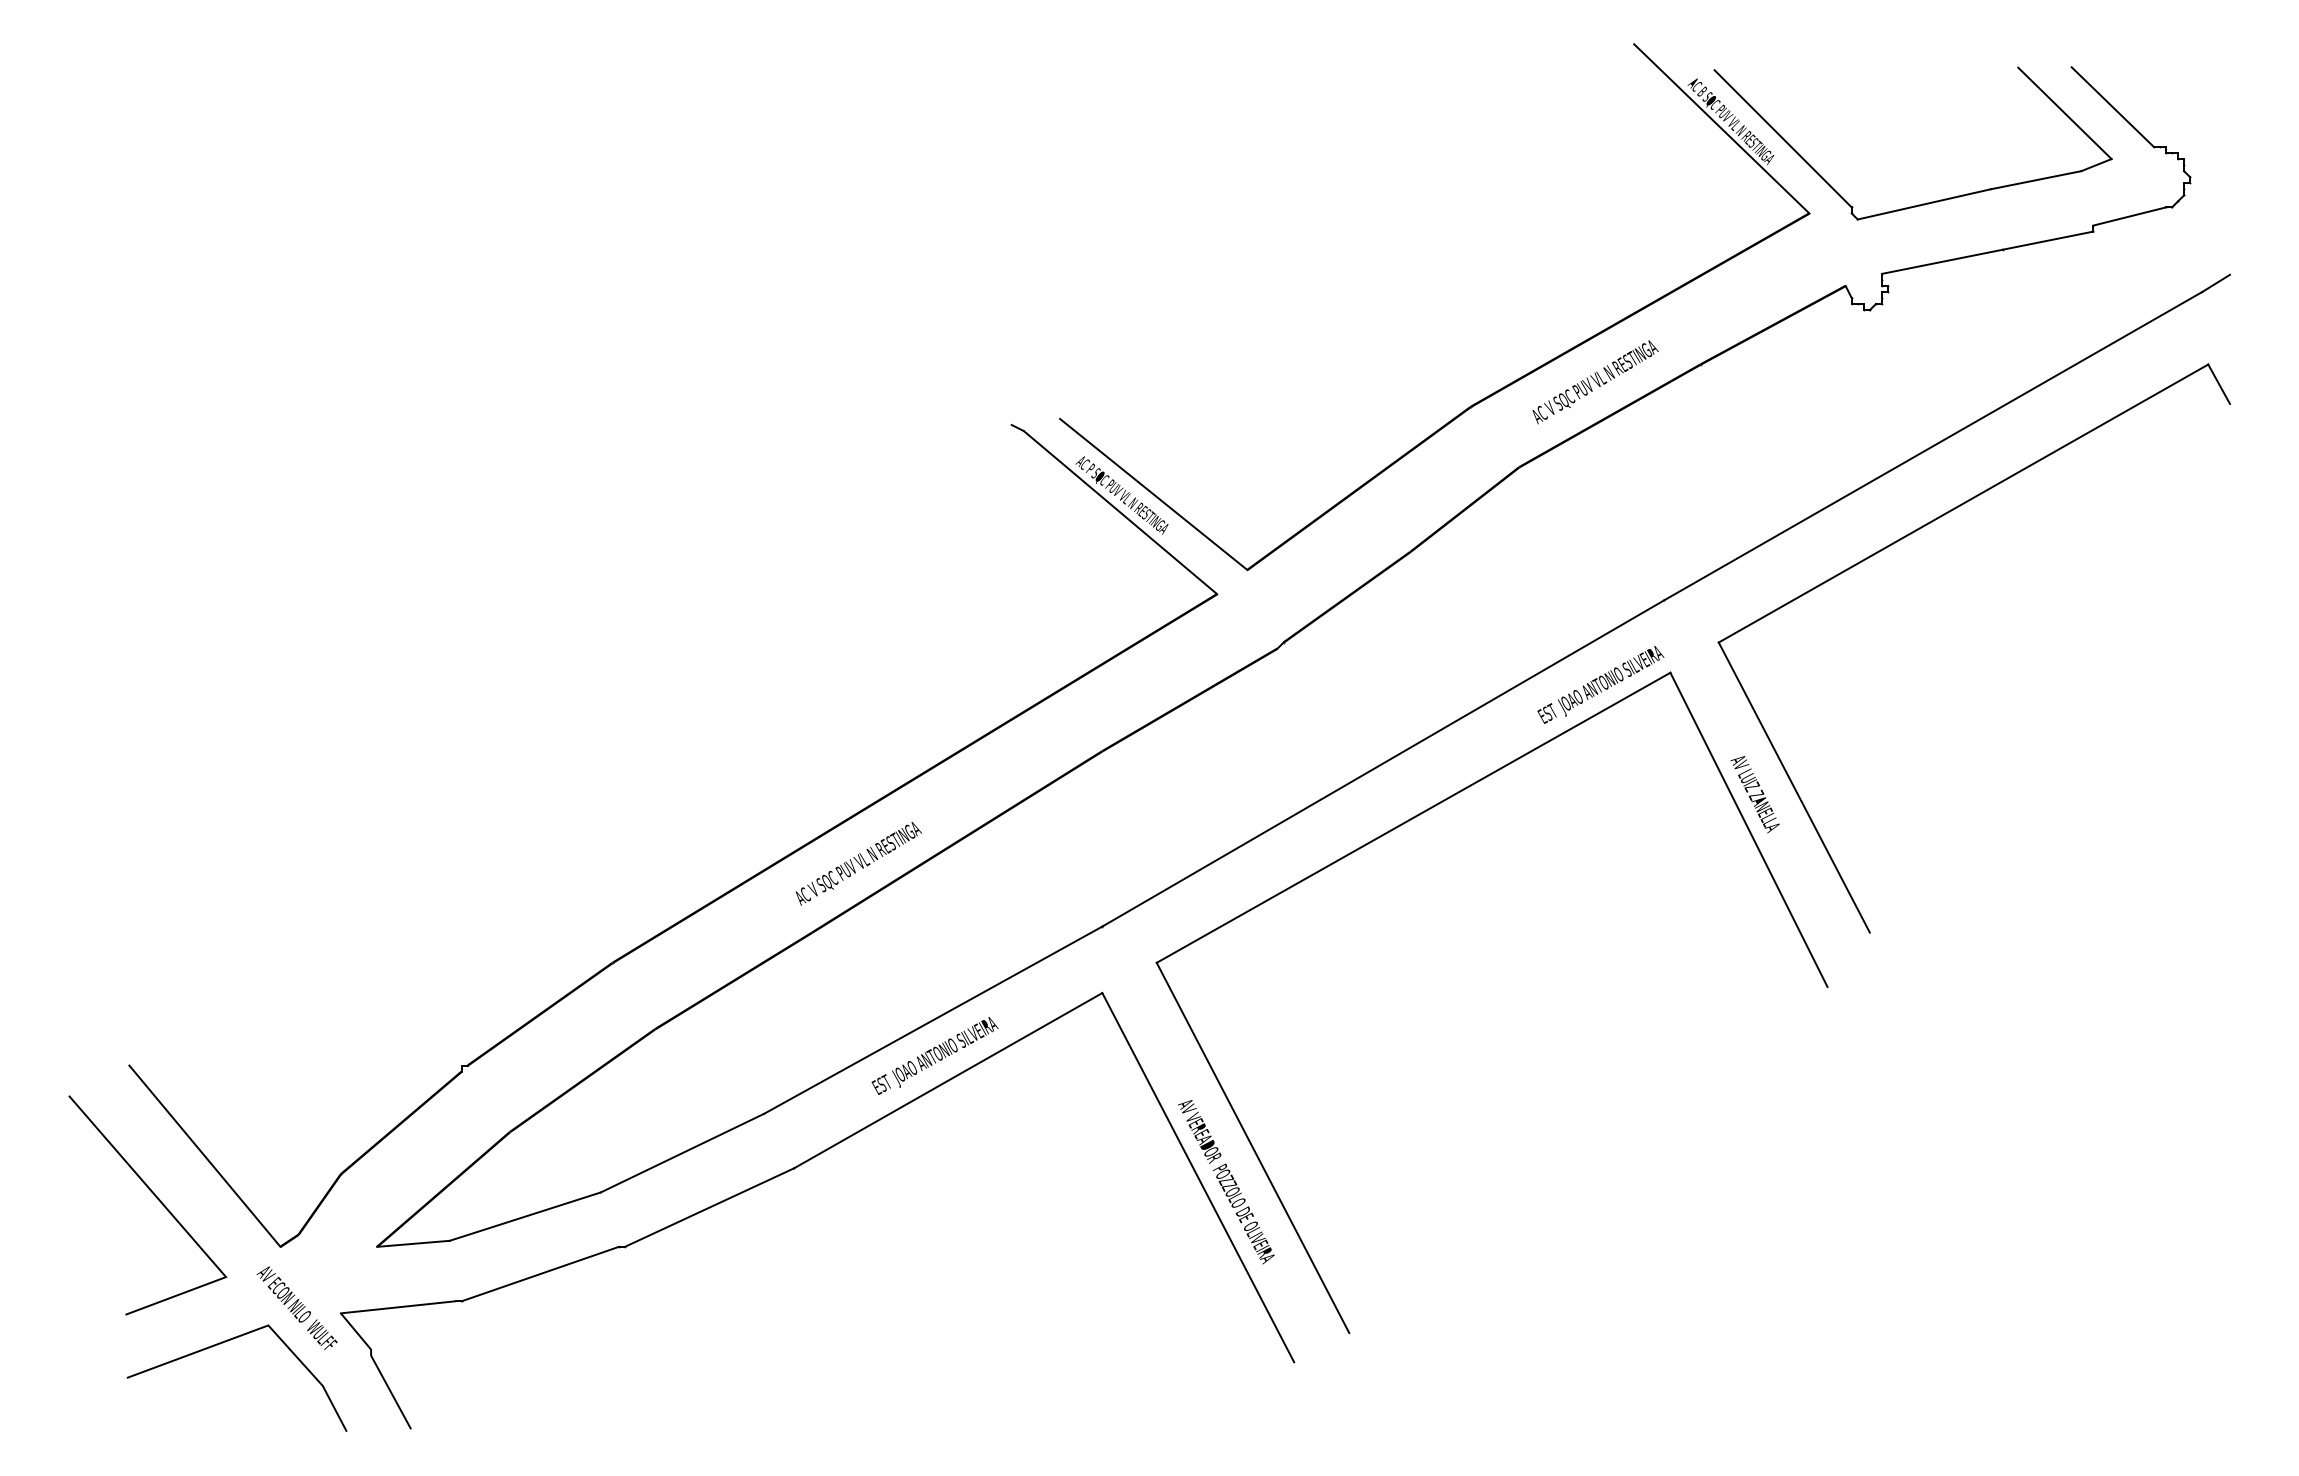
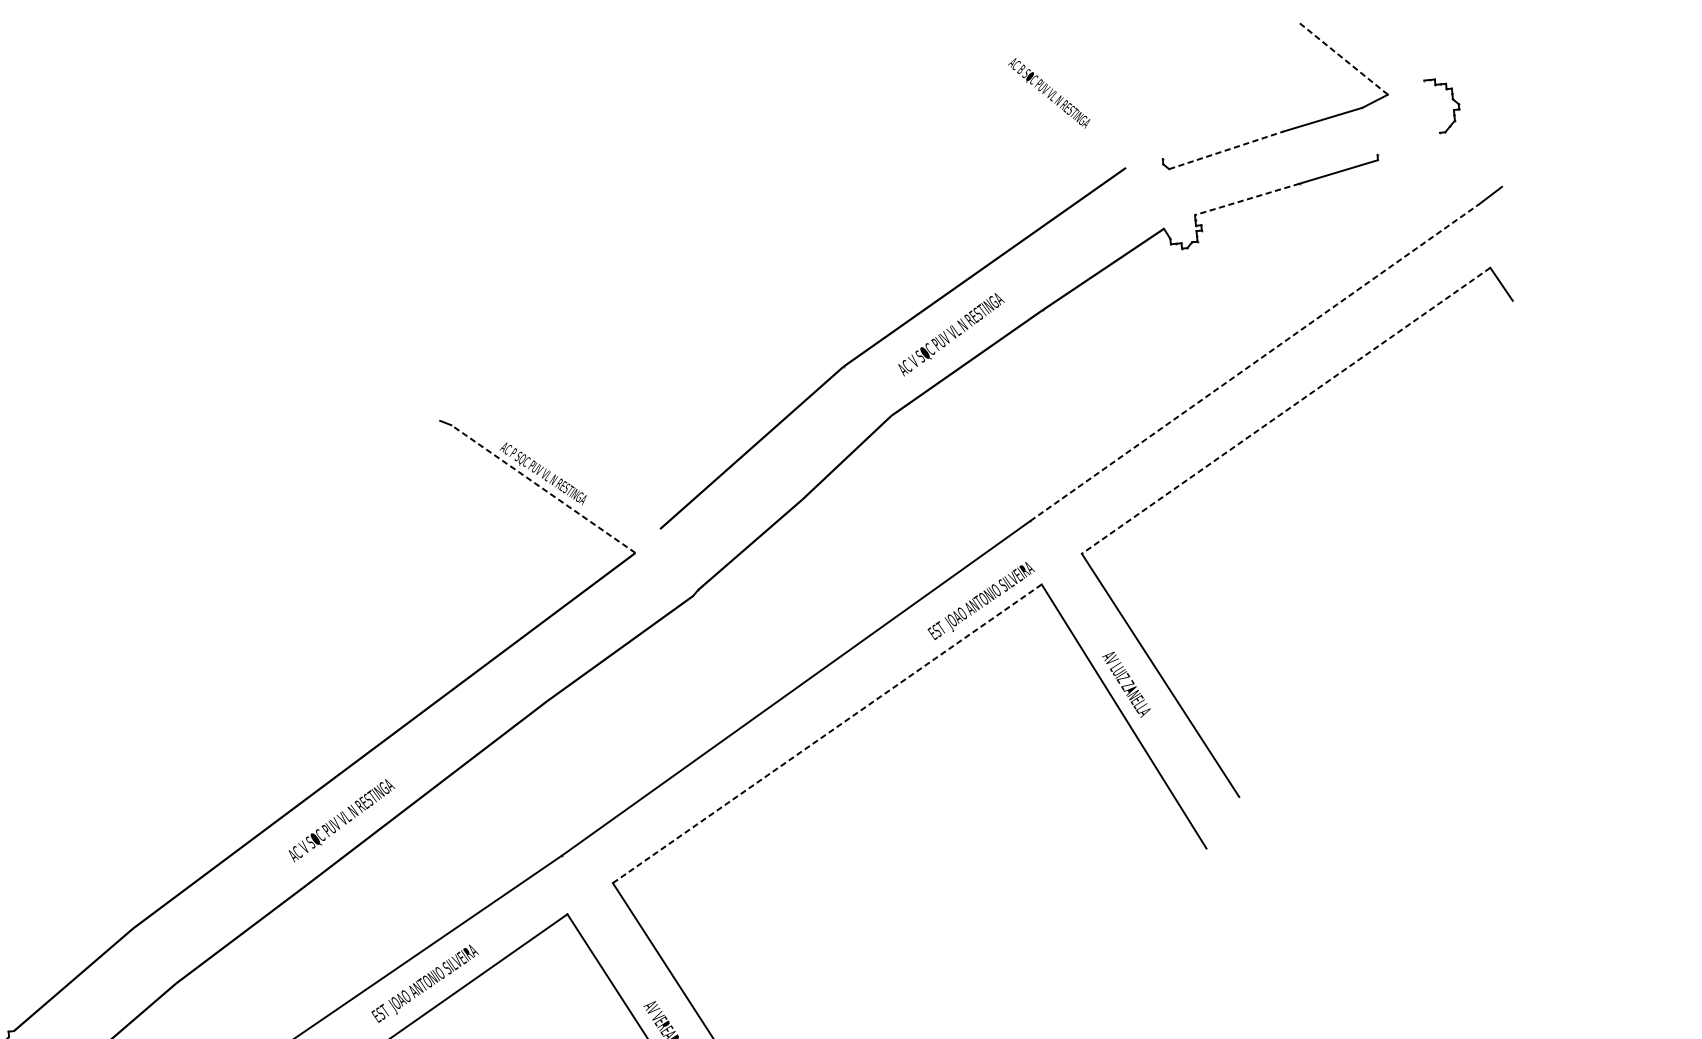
line: (2112, 106) -> (1384, 48), removed
line: (2064, 113) -> (1342, 58), solid -> dashed
line: (1721, 128) -> (1041, 100), removed
line: (1782, 138) -> (1096, 103), removed
line: (1924, 204) -> (1226, 150), solid -> dashed
line: (2129, 216) -> (1408, 143), removed
line: (1942, 261) -> (1247, 199), solid -> dashed
line: (1933, 446) -> (1254, 363), solid -> dashed
line: (1153, 494) -> (571, 470), removed
line: (1963, 503) -> (1286, 410), solid -> dashed
line: (1120, 512) -> (543, 488), solid -> dashed
line: (1413, 817) -> (827, 733), solid -> dashed

